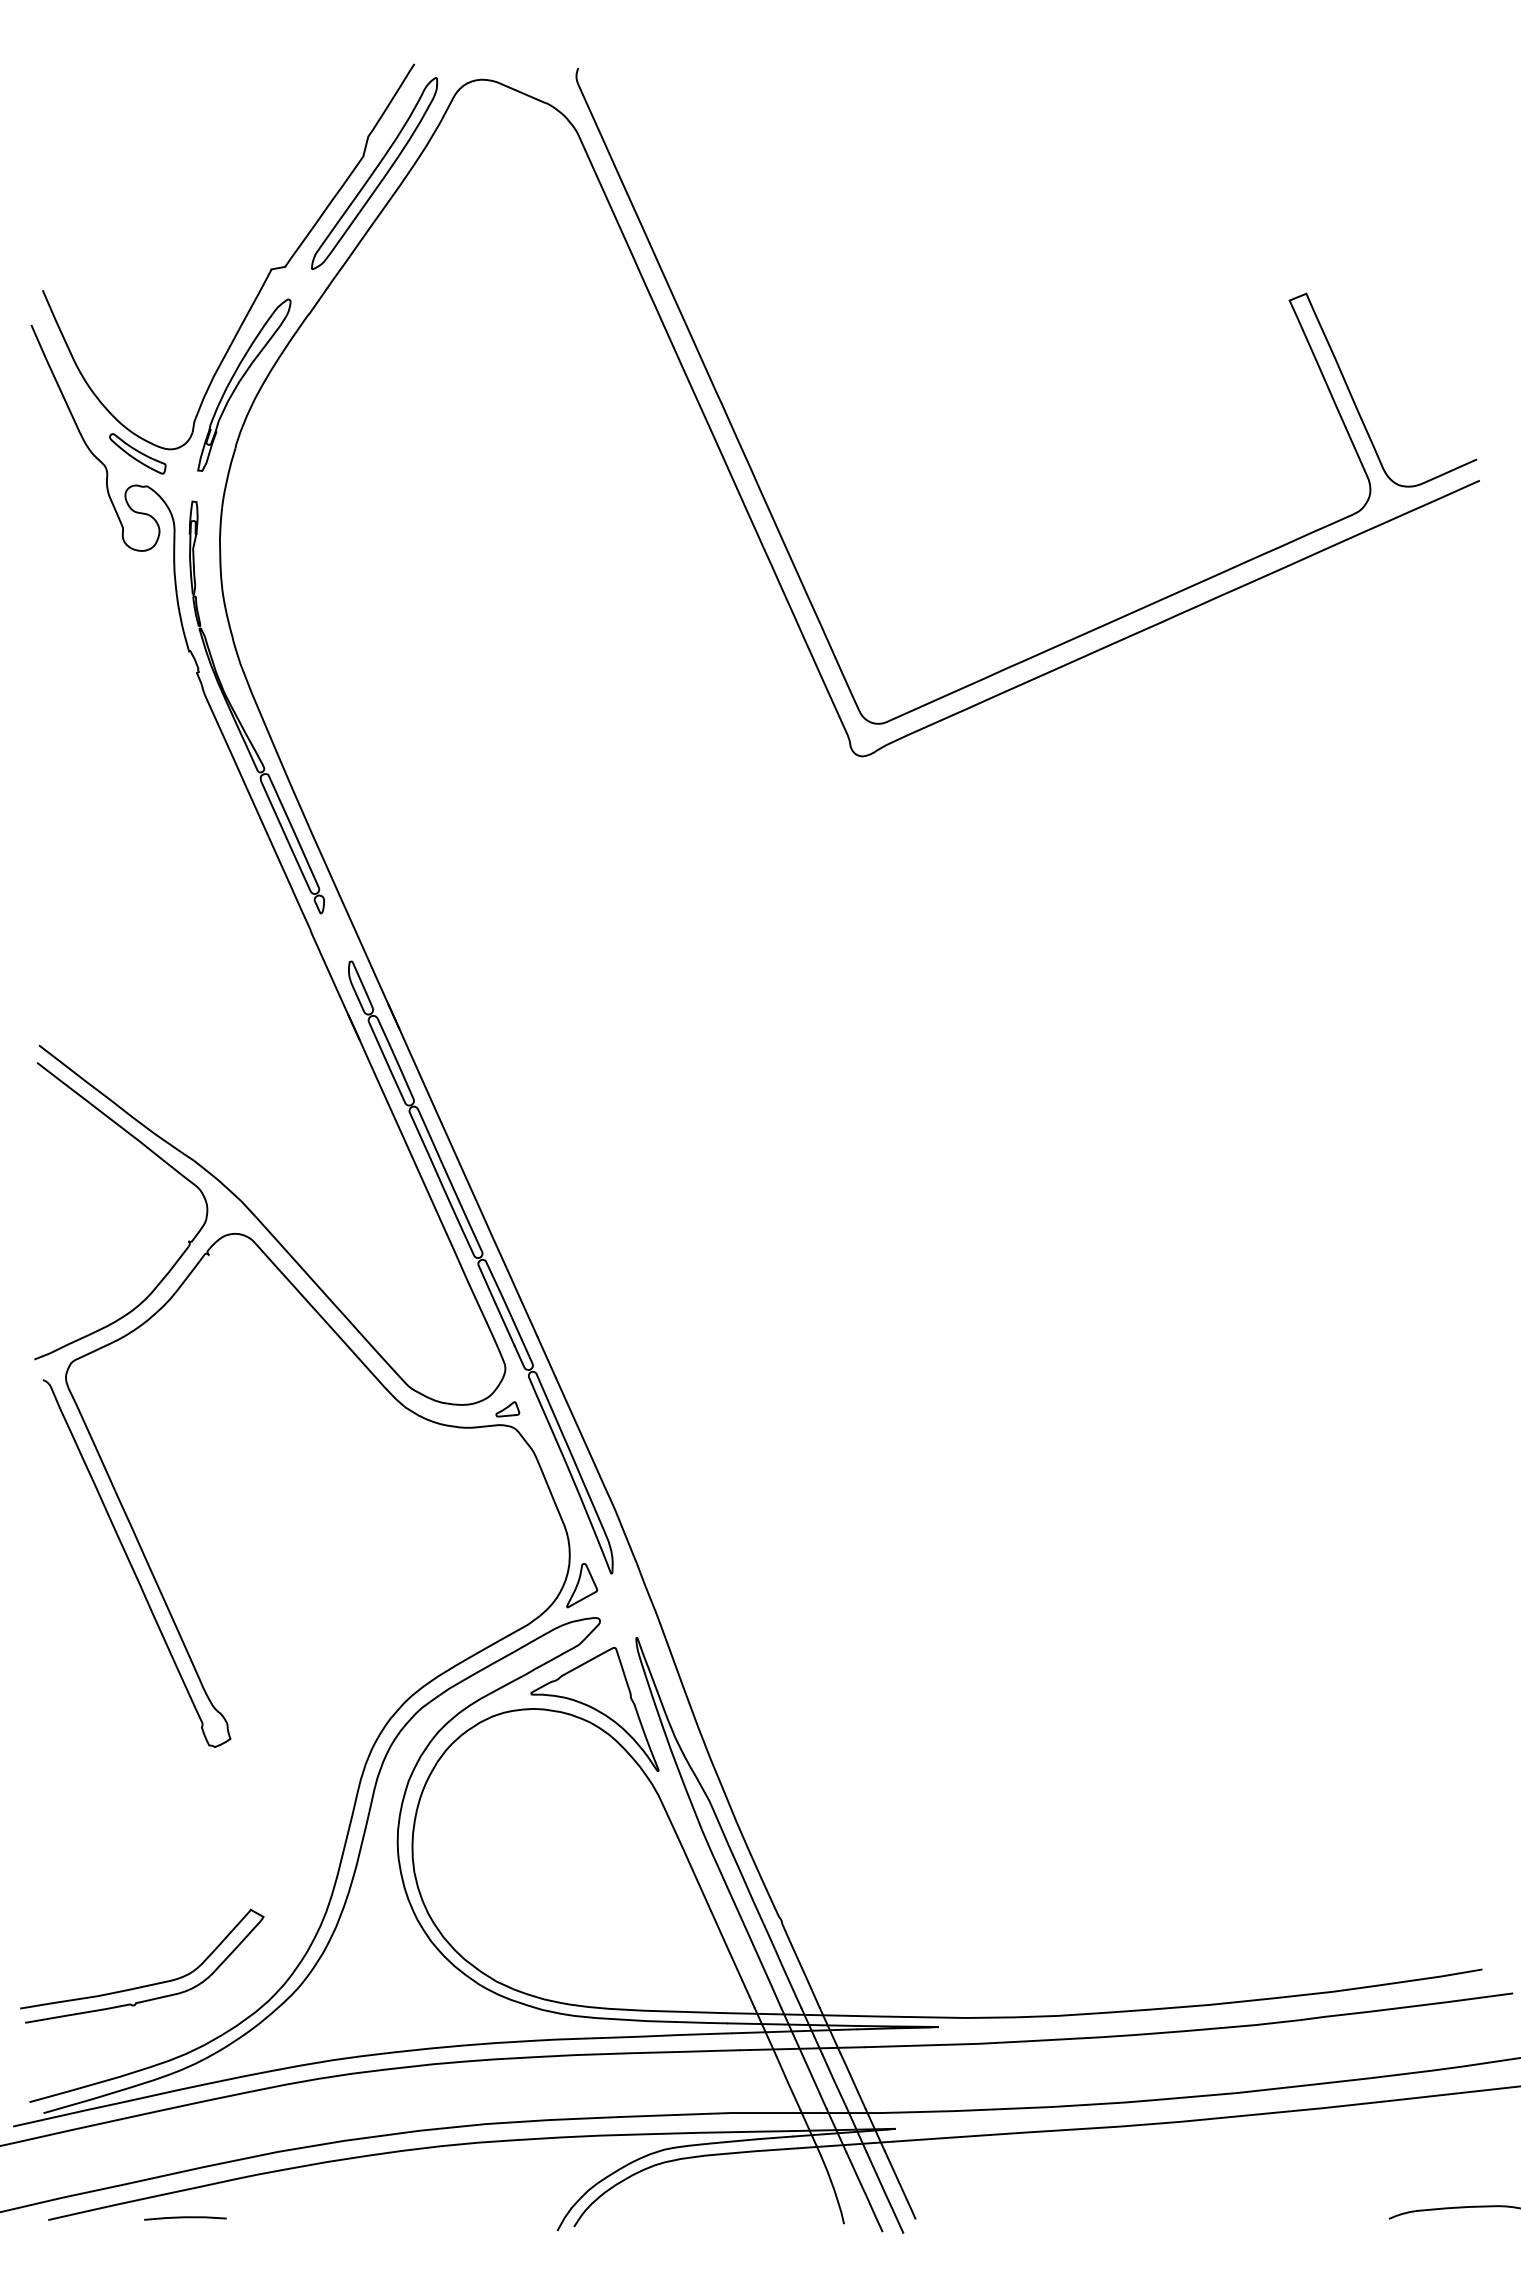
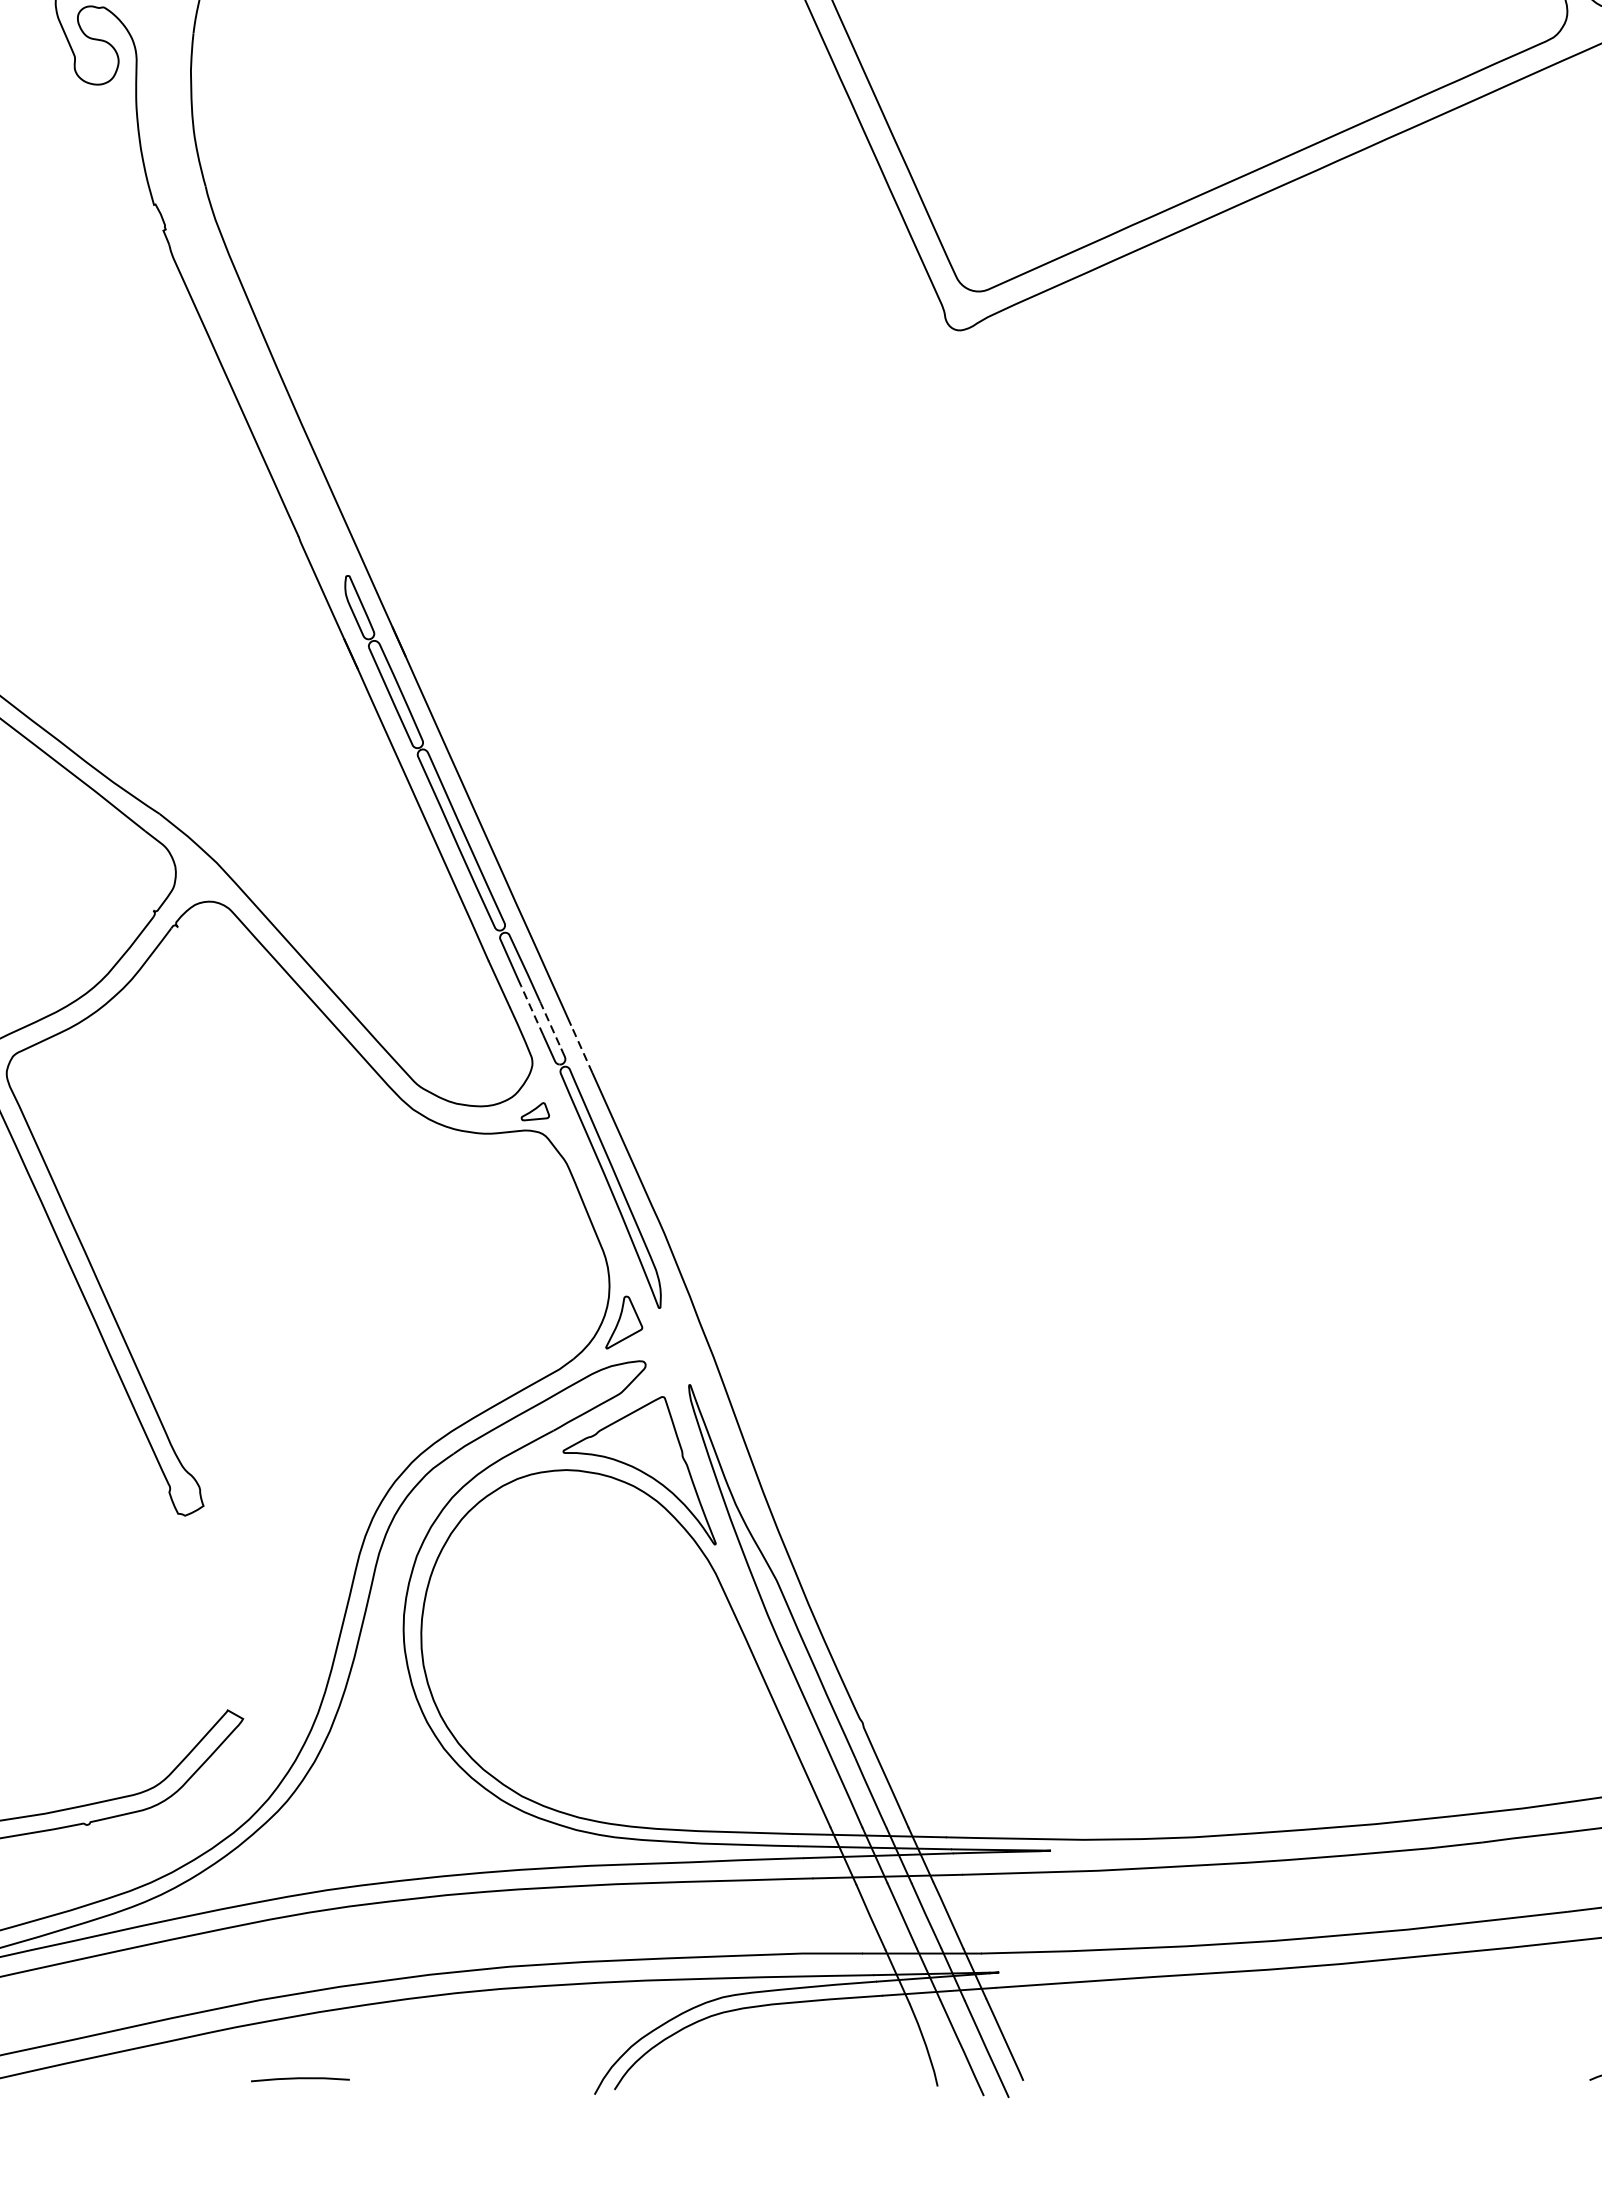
part: (238, 717) -> (213, 283), removed
line: (505, 1324) -> (532, 1010), solid -> dashed
line: (520, 1336) -> (550, 1024), solid -> dashed
line: (546, 1357) -> (581, 1049), solid -> dashed
line: (185, 2218) -> (300, 2079), moved

